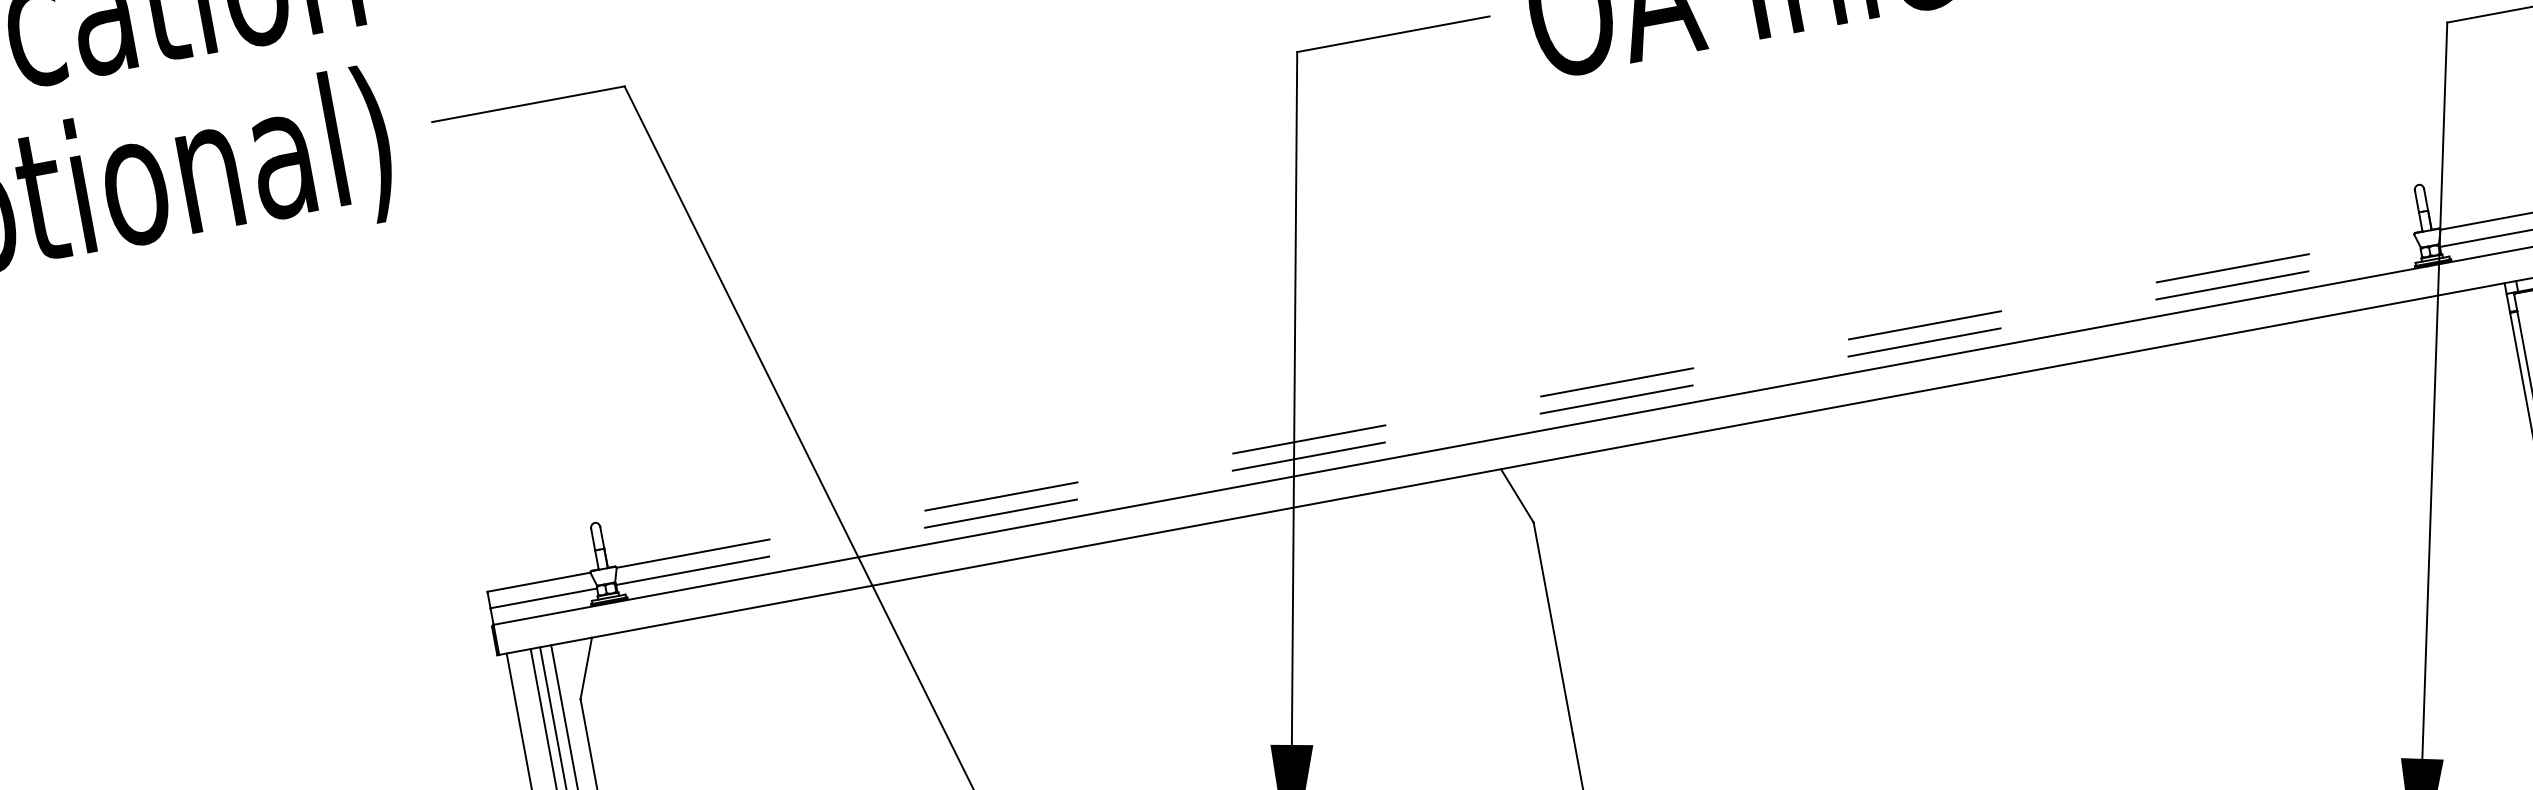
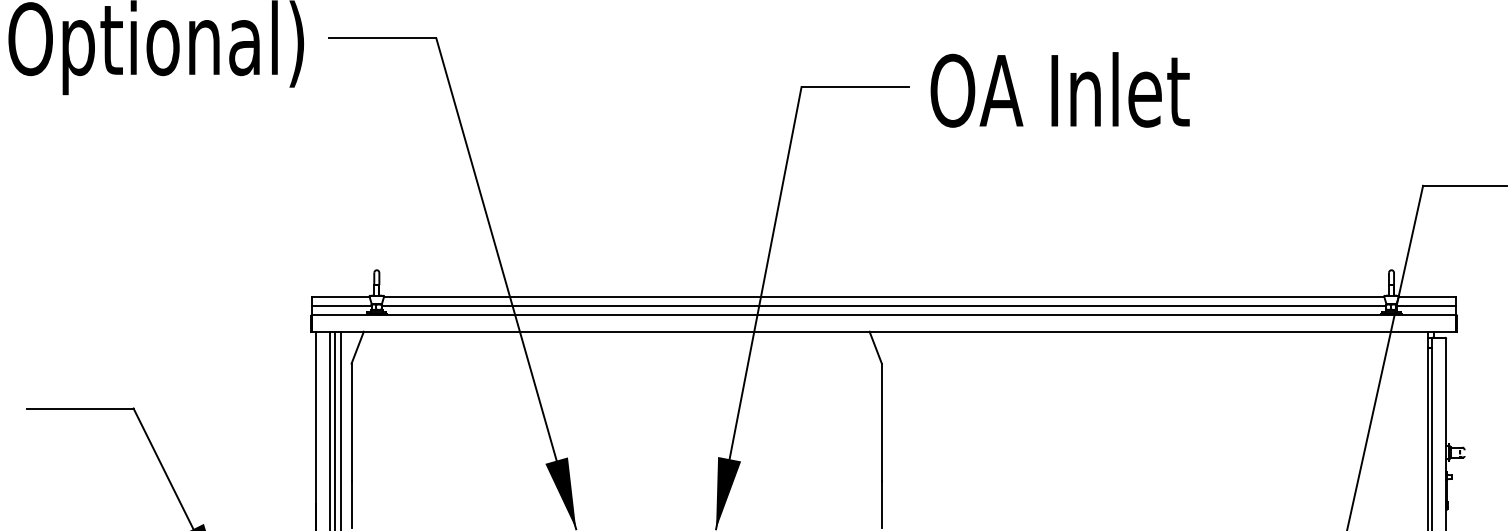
line: (1516, 400) -> (884, 296), dashed -> solid
line: (1519, 417) -> (884, 305), dashed -> solid

